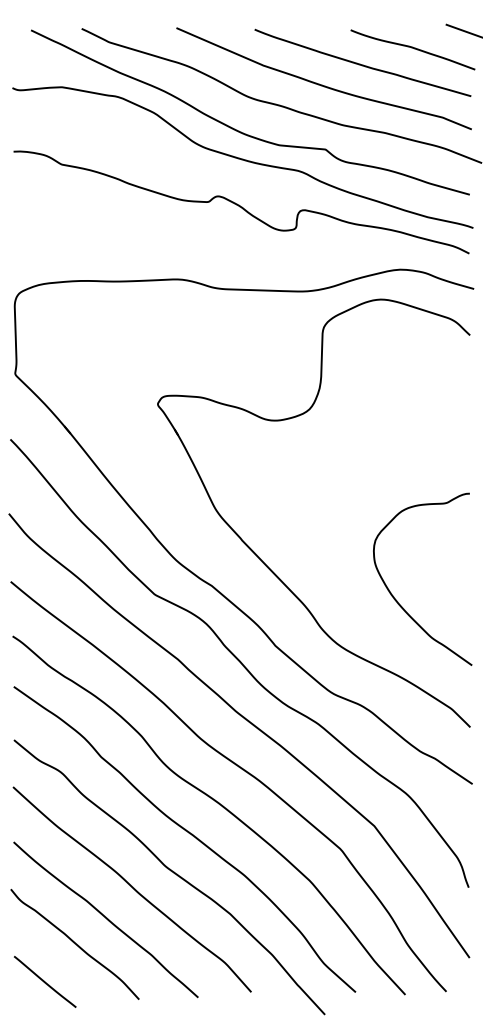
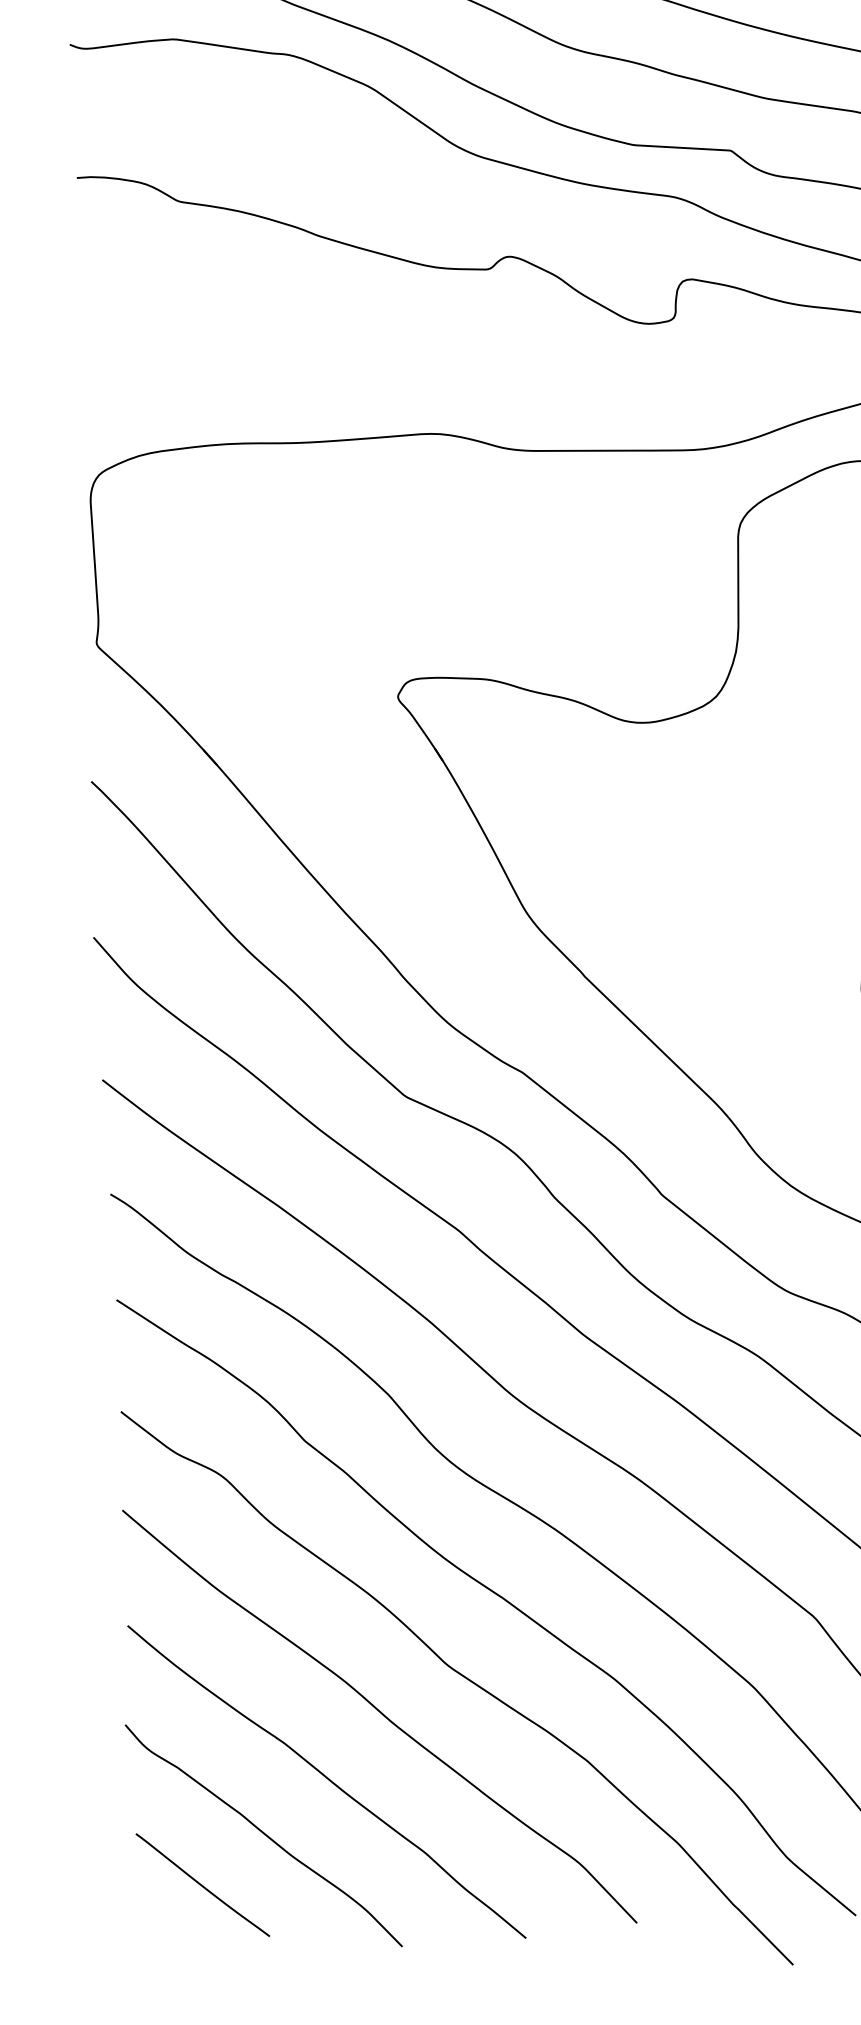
line: (45, 981) -> (203, 1884), moved

